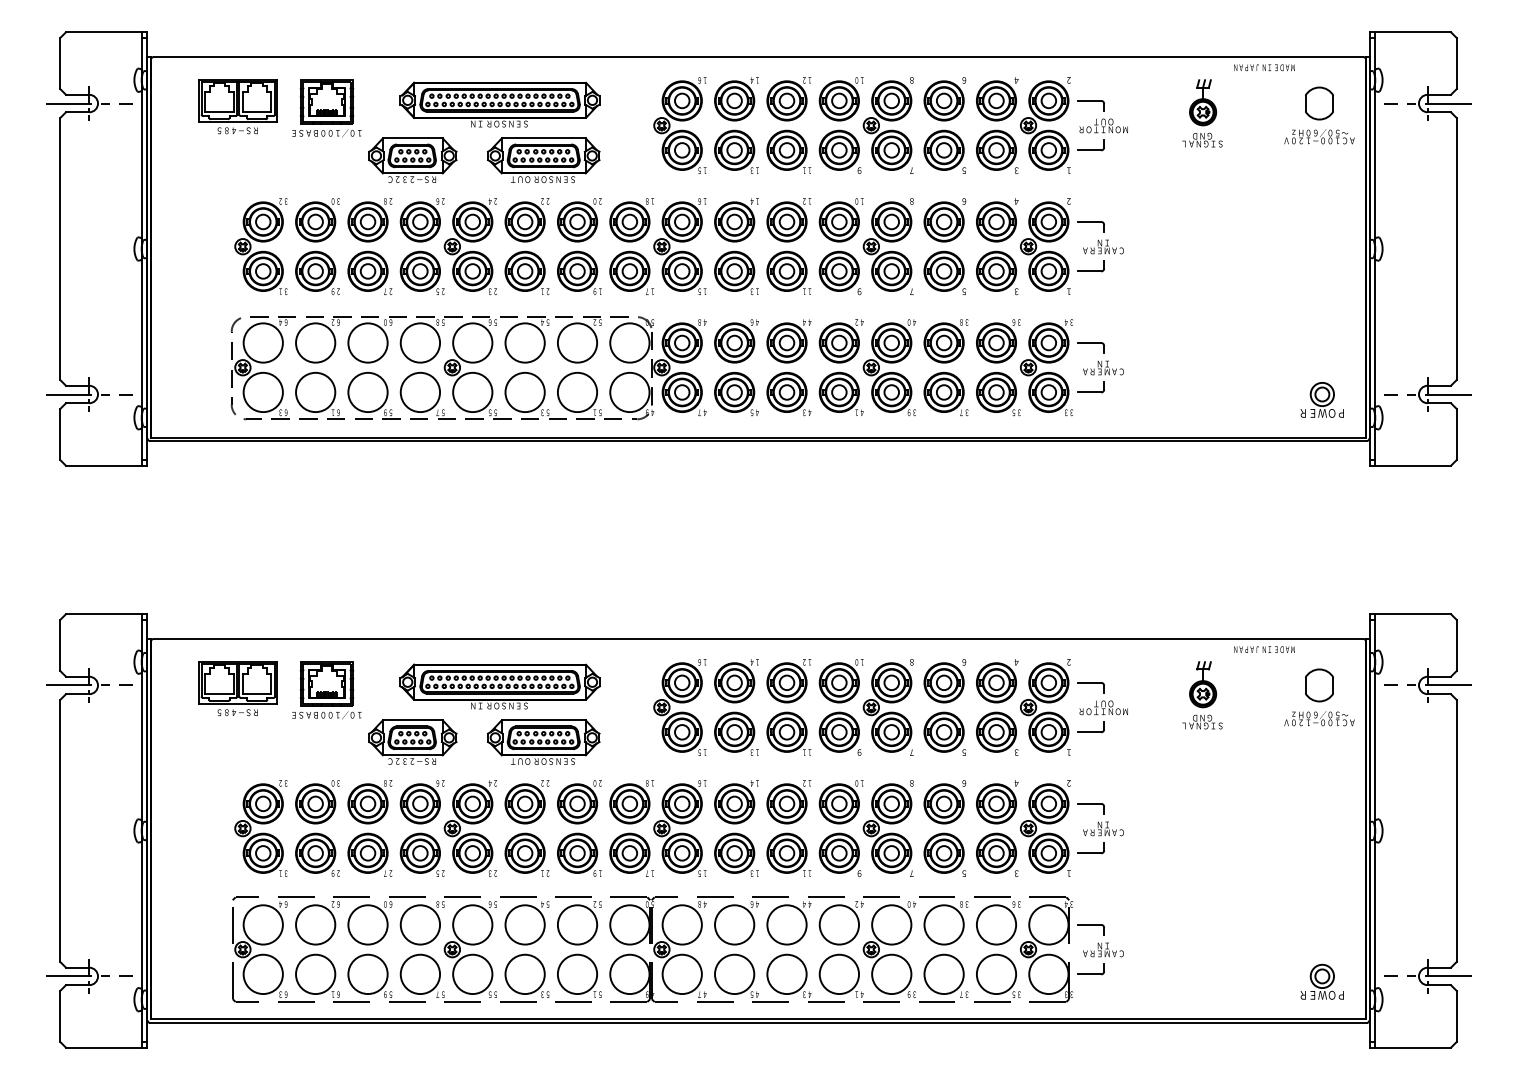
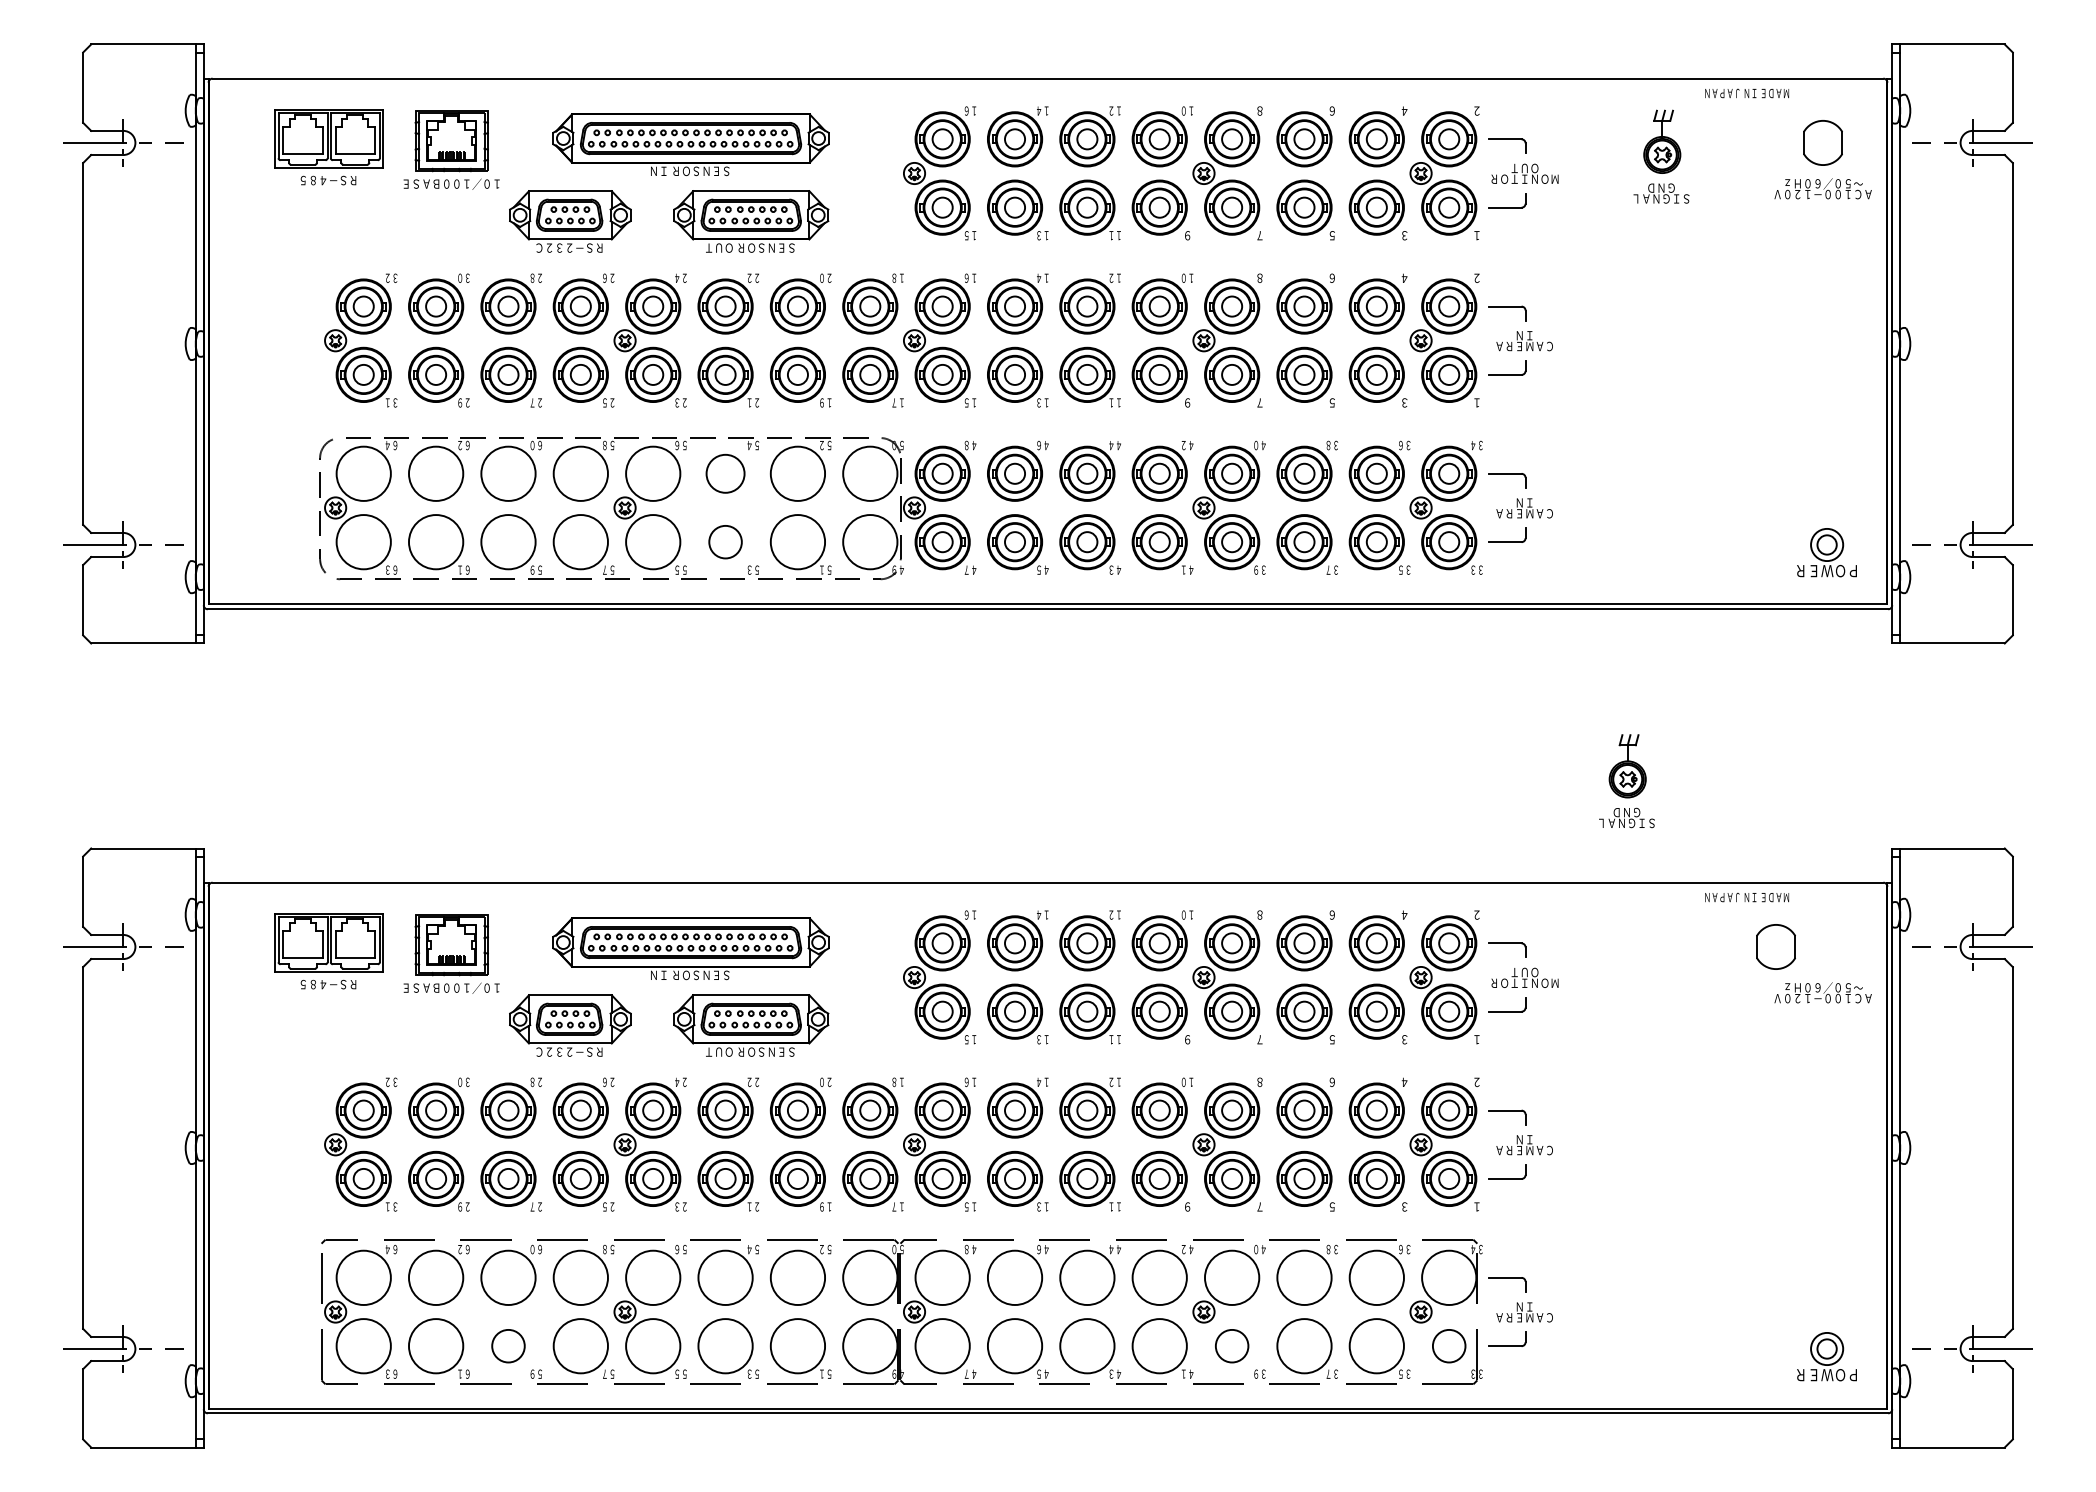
circle: (524, 342) -> (724, 473), size x0.7
circle: (524, 392) -> (724, 542), size x0.6
part: (1319, 685) -> (1776, 947), moved
part: (1202, 695) -> (1626, 781), moved
circle: (367, 974) -> (507, 1346), size x0.6
circle: (891, 974) -> (1231, 1346), size x0.6
circle: (1048, 974) -> (1448, 1346), size x0.6

